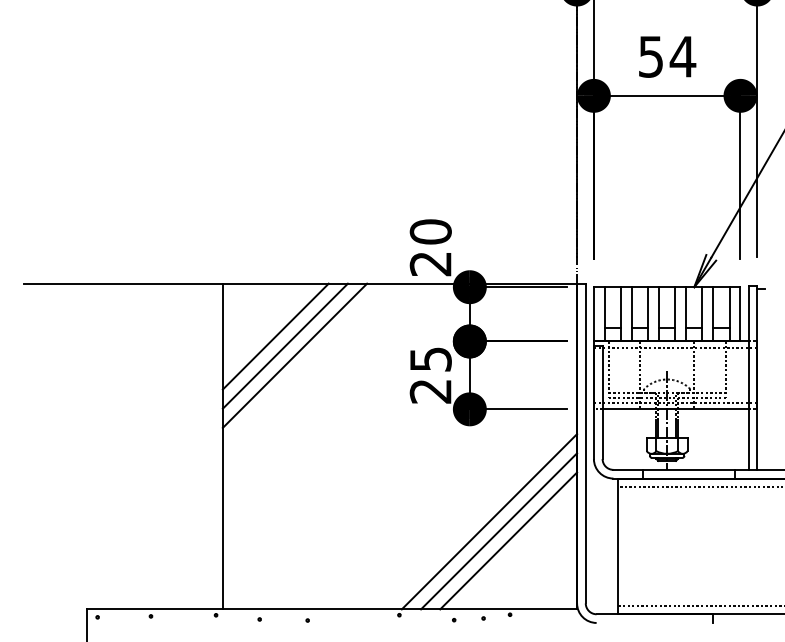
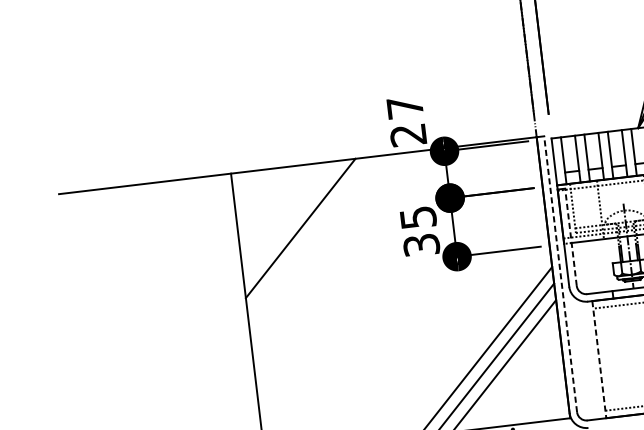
text: (430, 231) -> (404, 107), 20 -> 27
line: (275, 336) -> (281, 213), removed
line: (284, 345) -> (290, 220), removed
text: (430, 391) -> (421, 245), 25 -> 35
line: (602, 402) -> (570, 237), solid -> dashed
line: (585, 443) -> (560, 274), solid -> dashed
line: (618, 546) -> (599, 359), solid -> dashed

